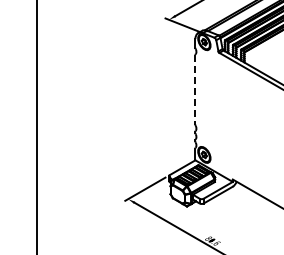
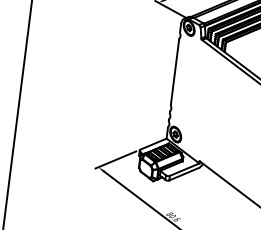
line: (195, 89) -> (175, 71), dashed -> solid

